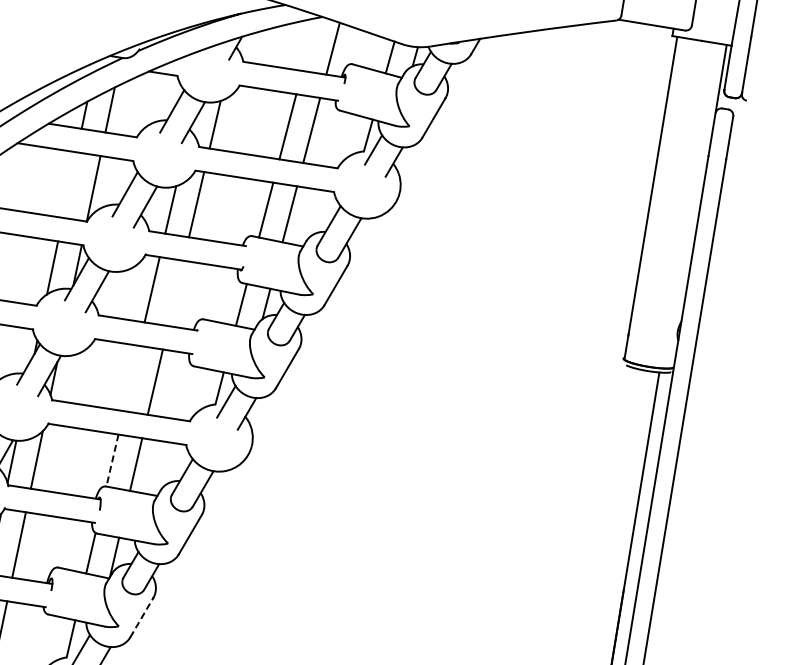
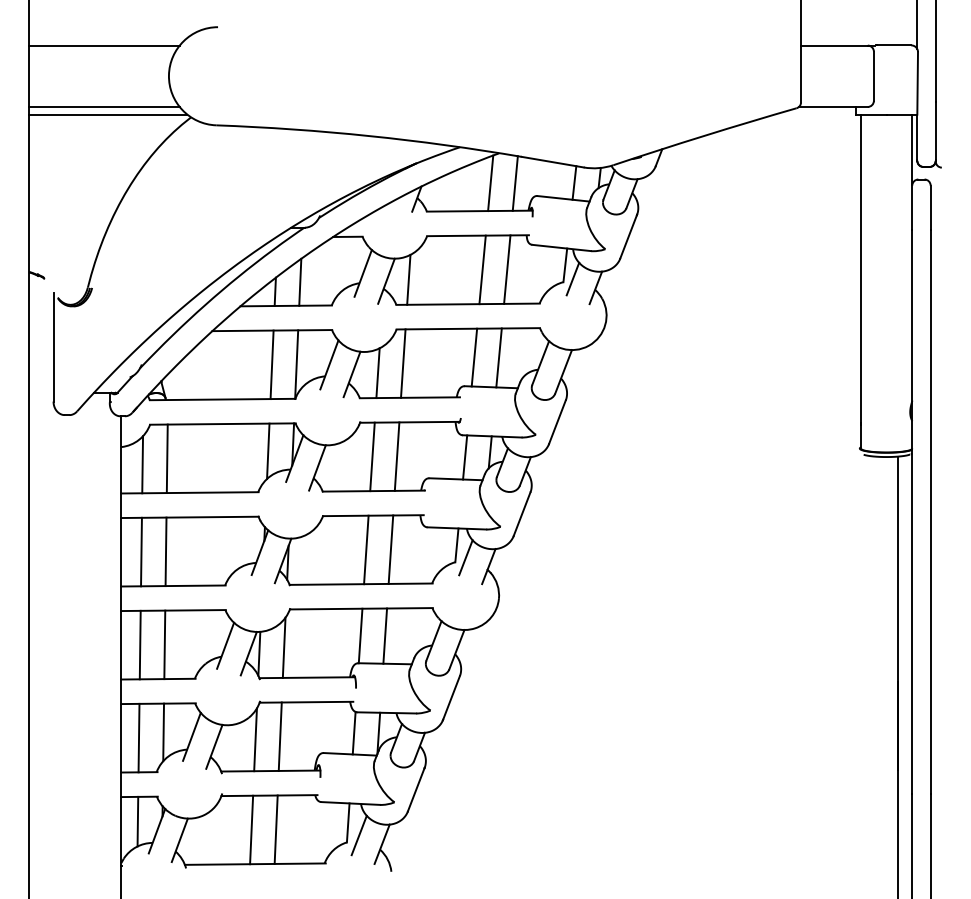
line: (309, 44) -> (490, 183), added
line: (69, 184) -> (271, 364), added
line: (175, 293) -> (396, 456), added
line: (131, 378) -> (366, 549), added
line: (112, 461) -> (360, 636), dashed -> solid
line: (142, 617) -> (416, 789), dashed -> solid

